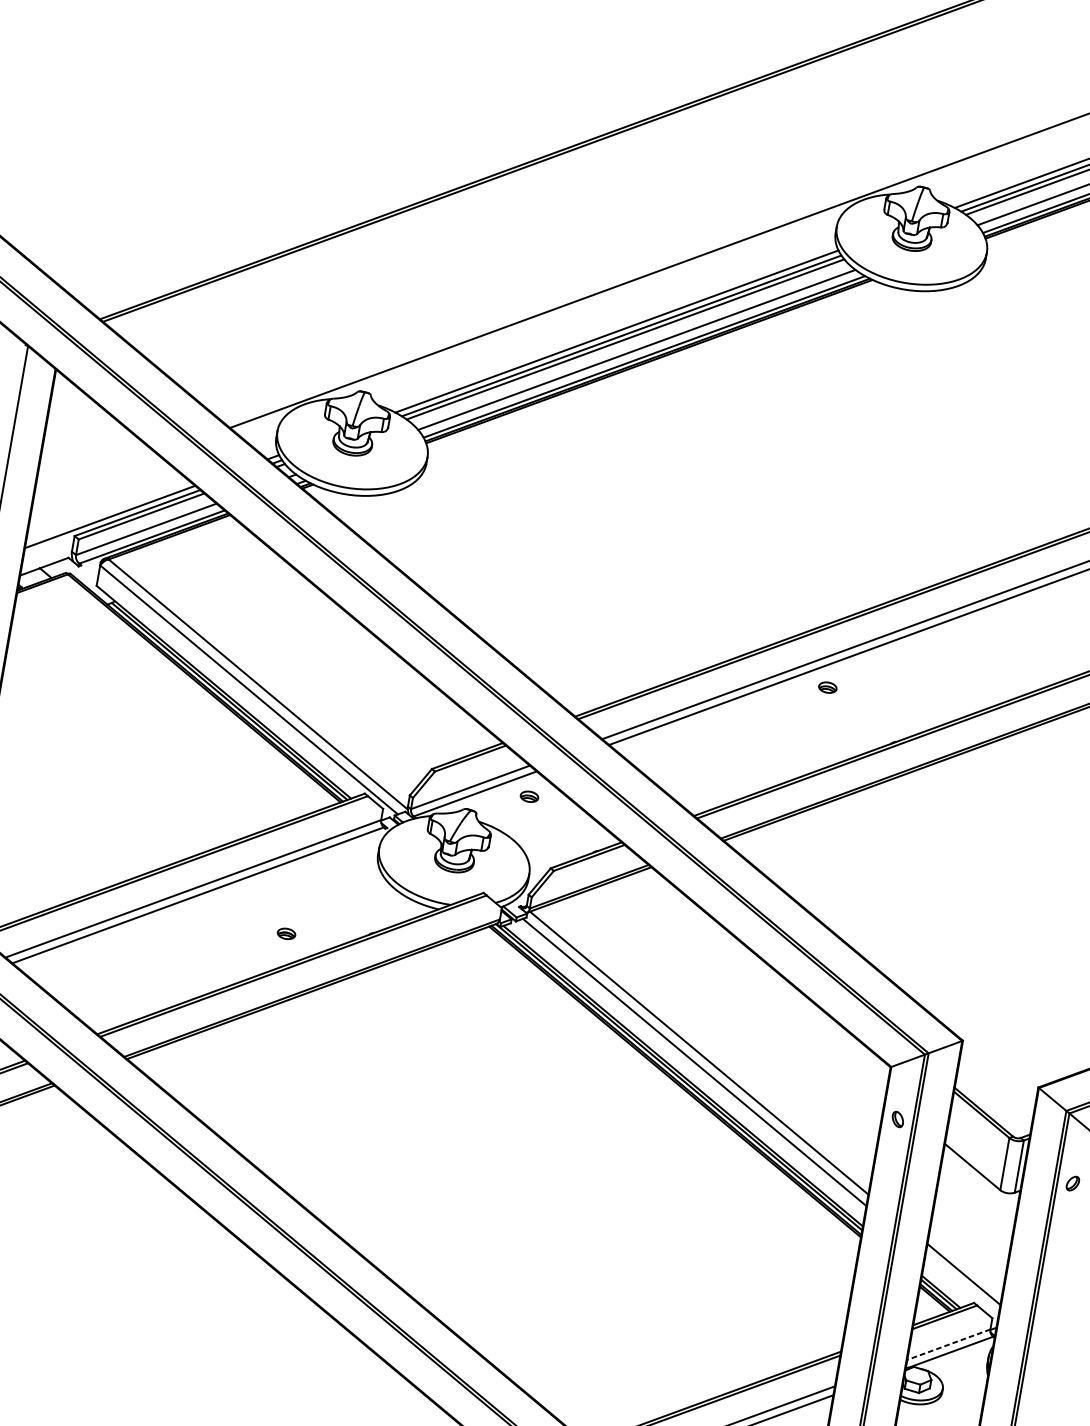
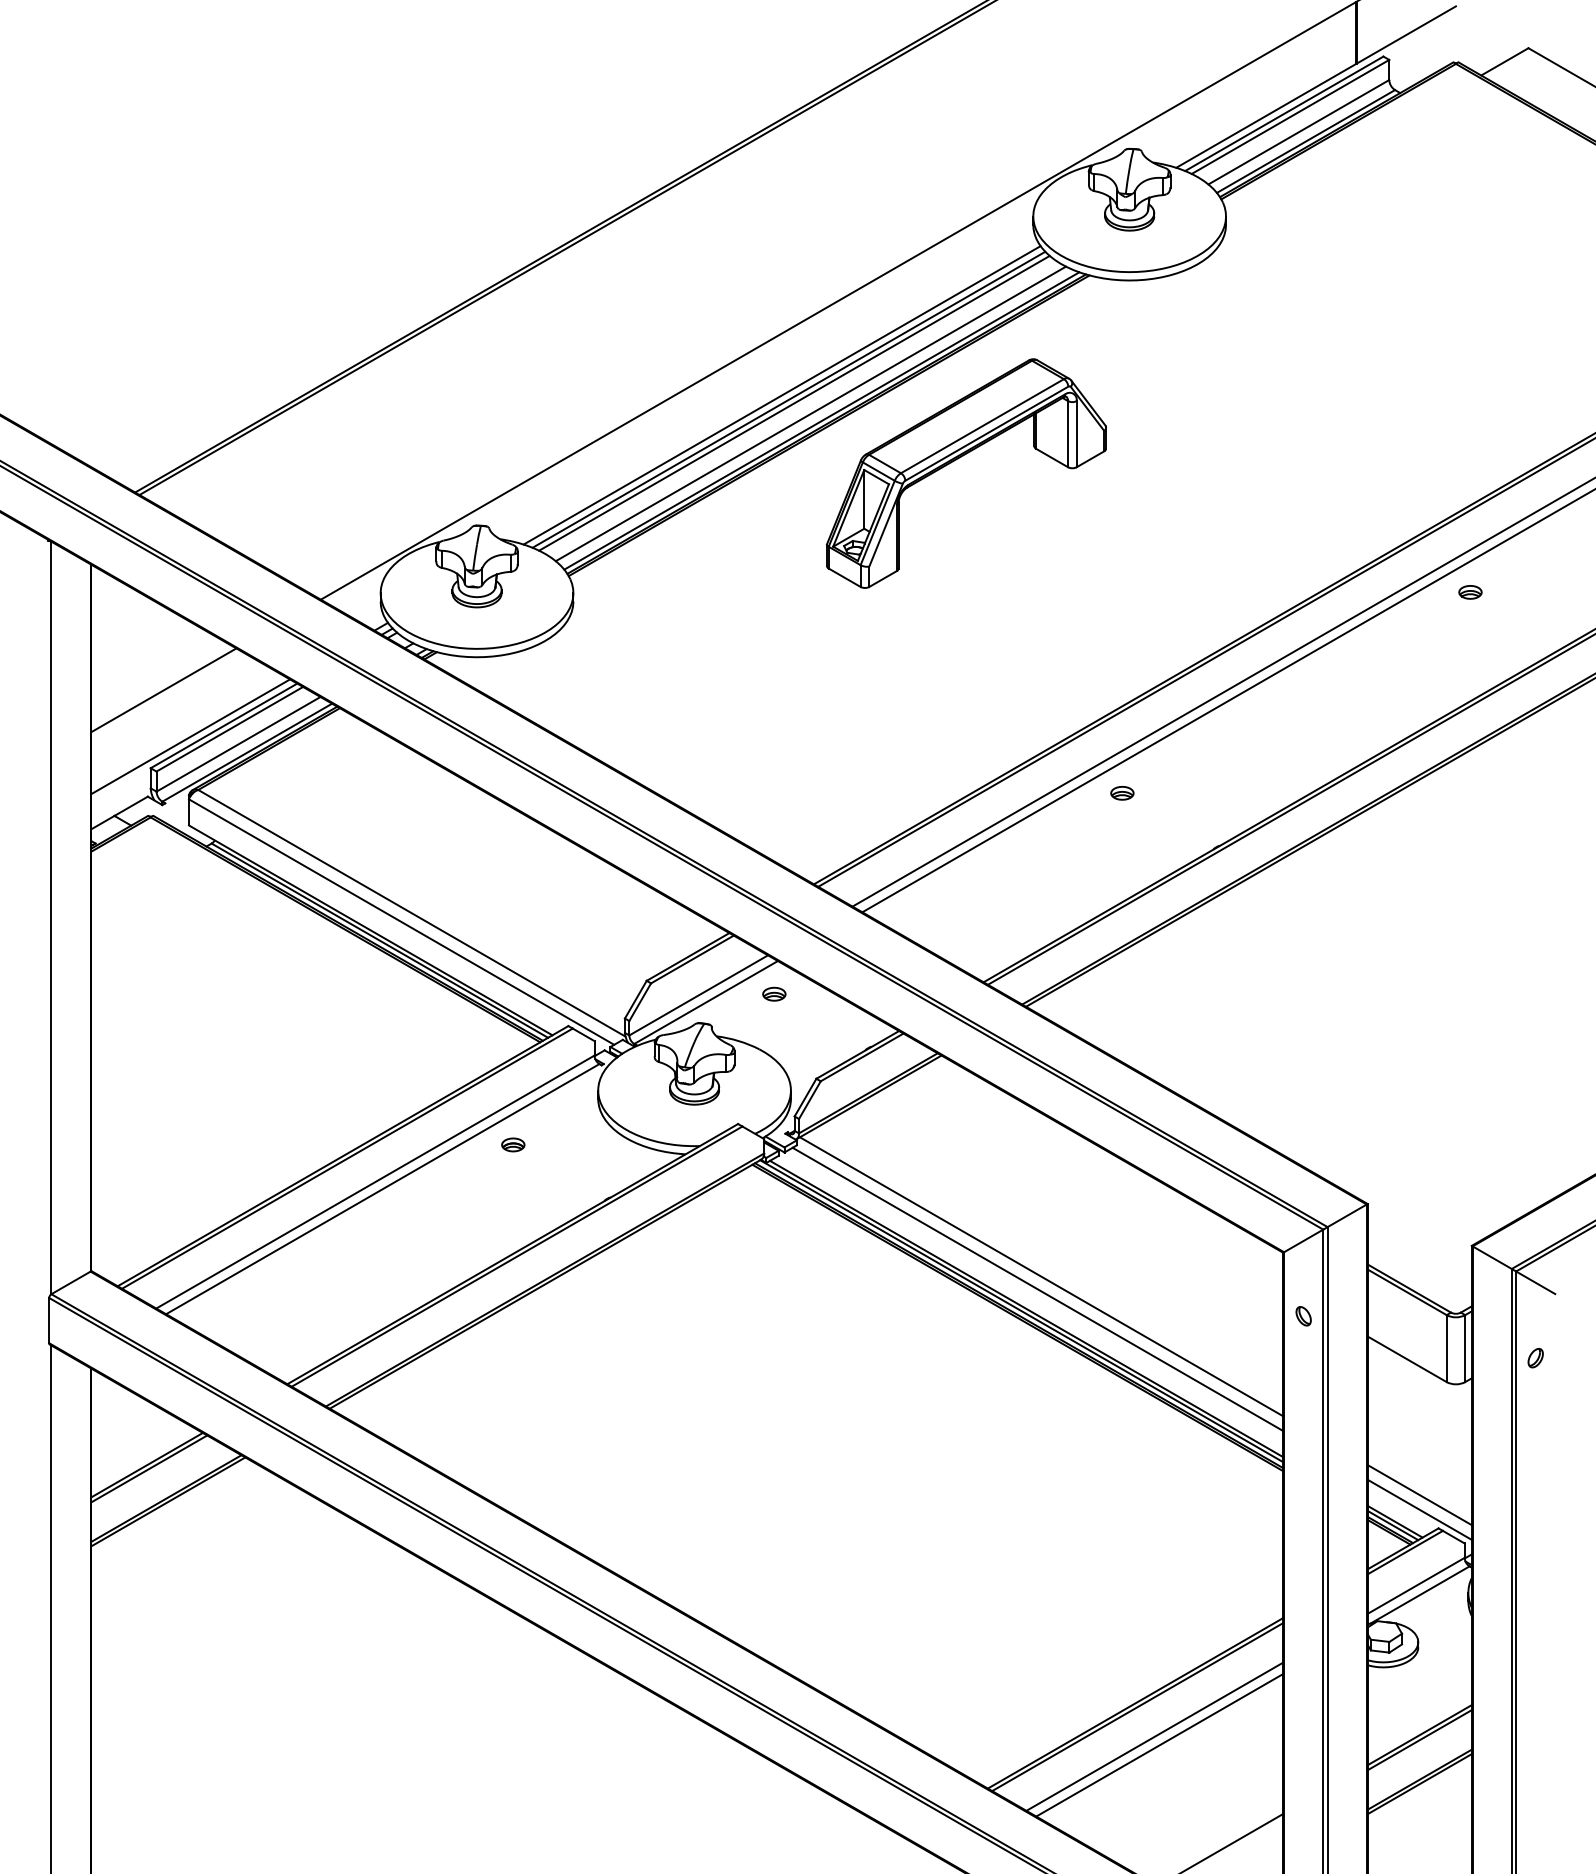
part: (745, 405) -> (958, 459), added
line: (95, 477) -> (163, 690), added
part: (286, 933) -> (513, 1144), moved
line: (961, 1285) -> (1419, 1509), added
line: (949, 1344) -> (1416, 1585), dashed -> solid

